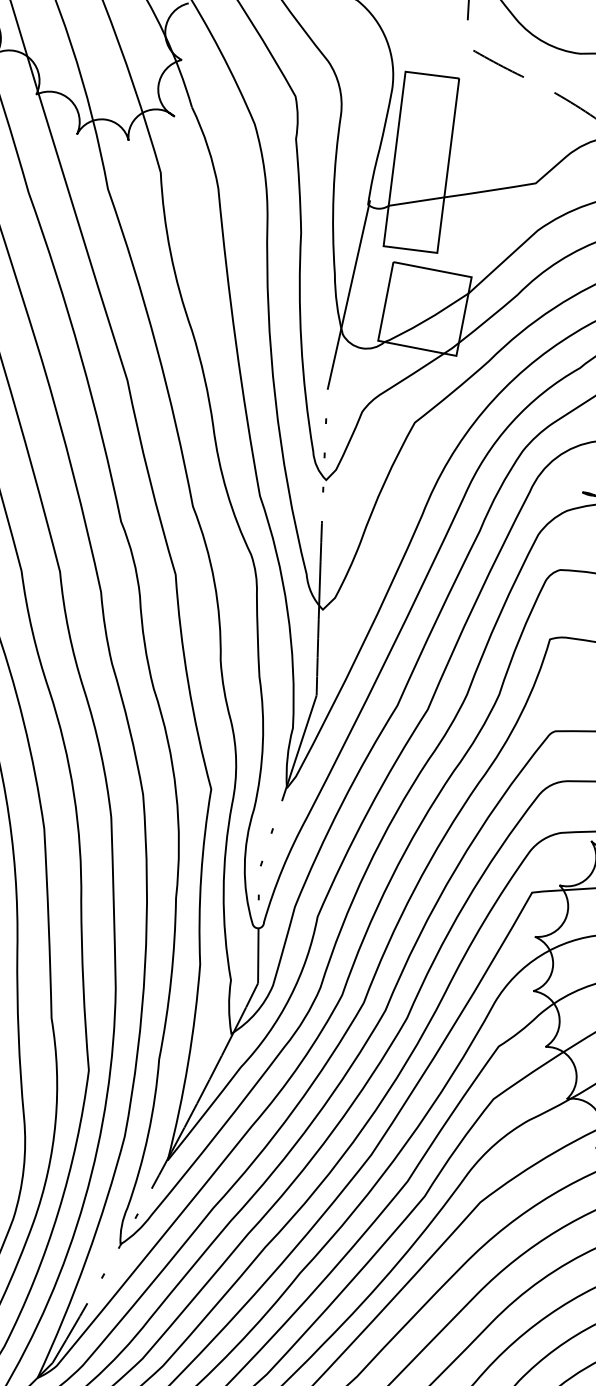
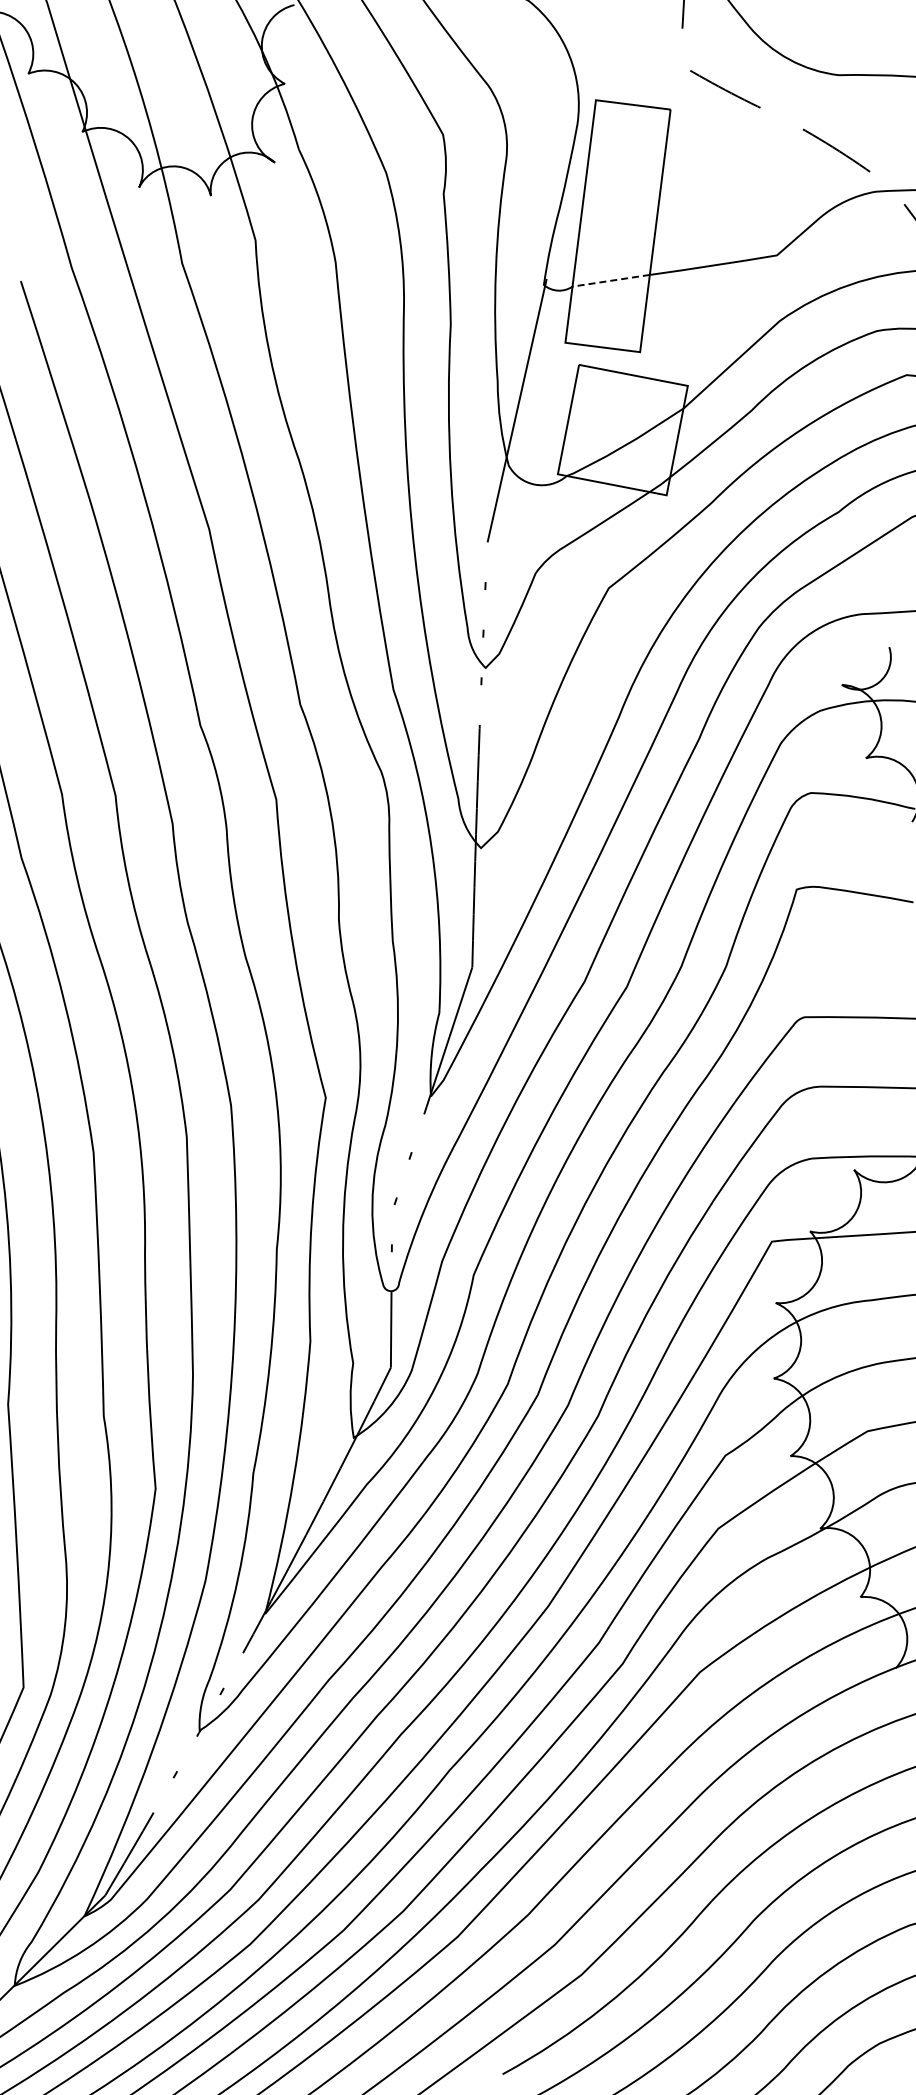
line: (416, 201) -> (611, 280), solid -> dashed

